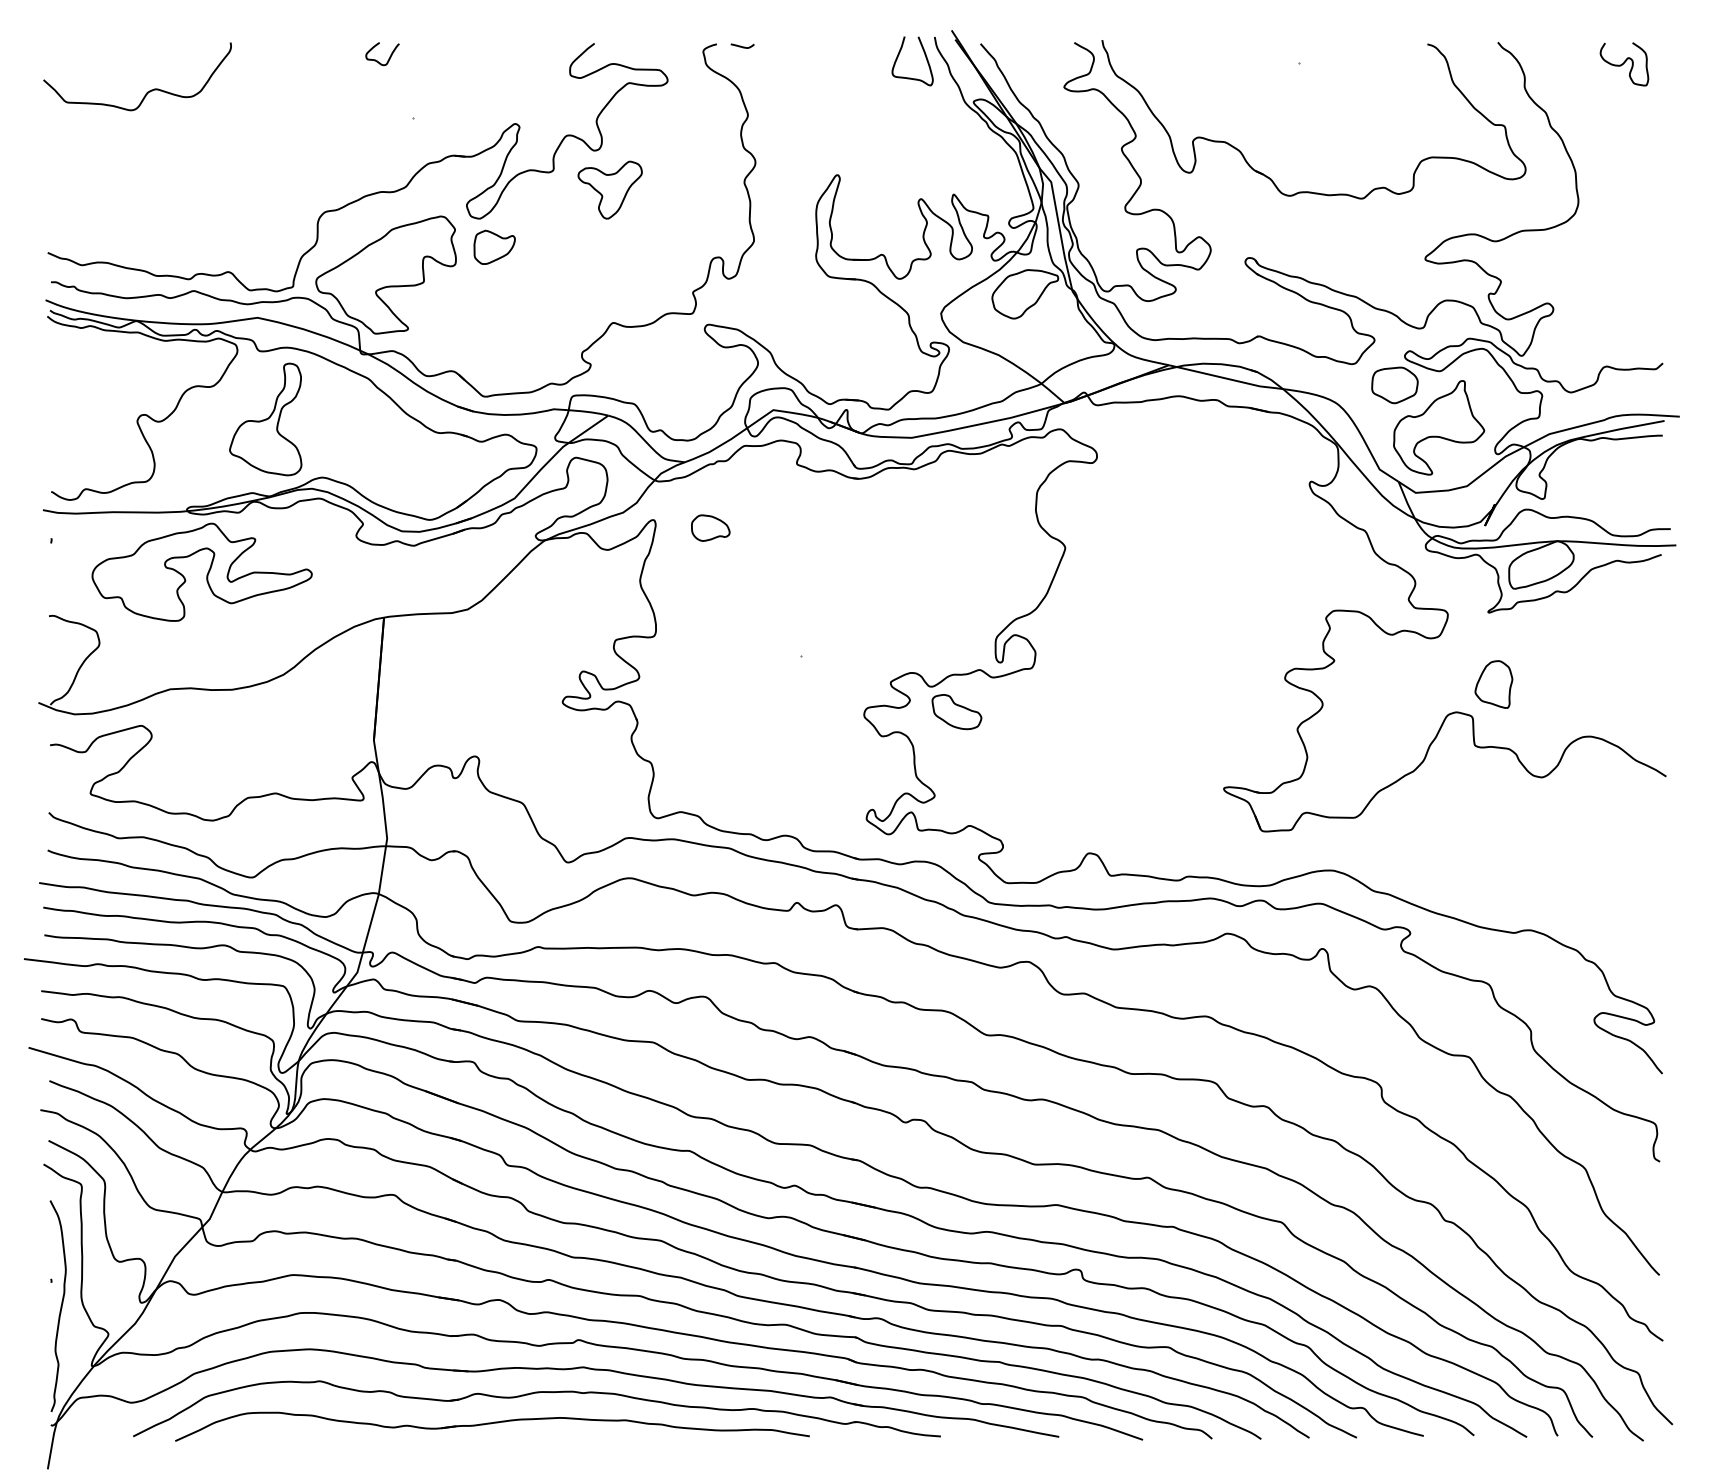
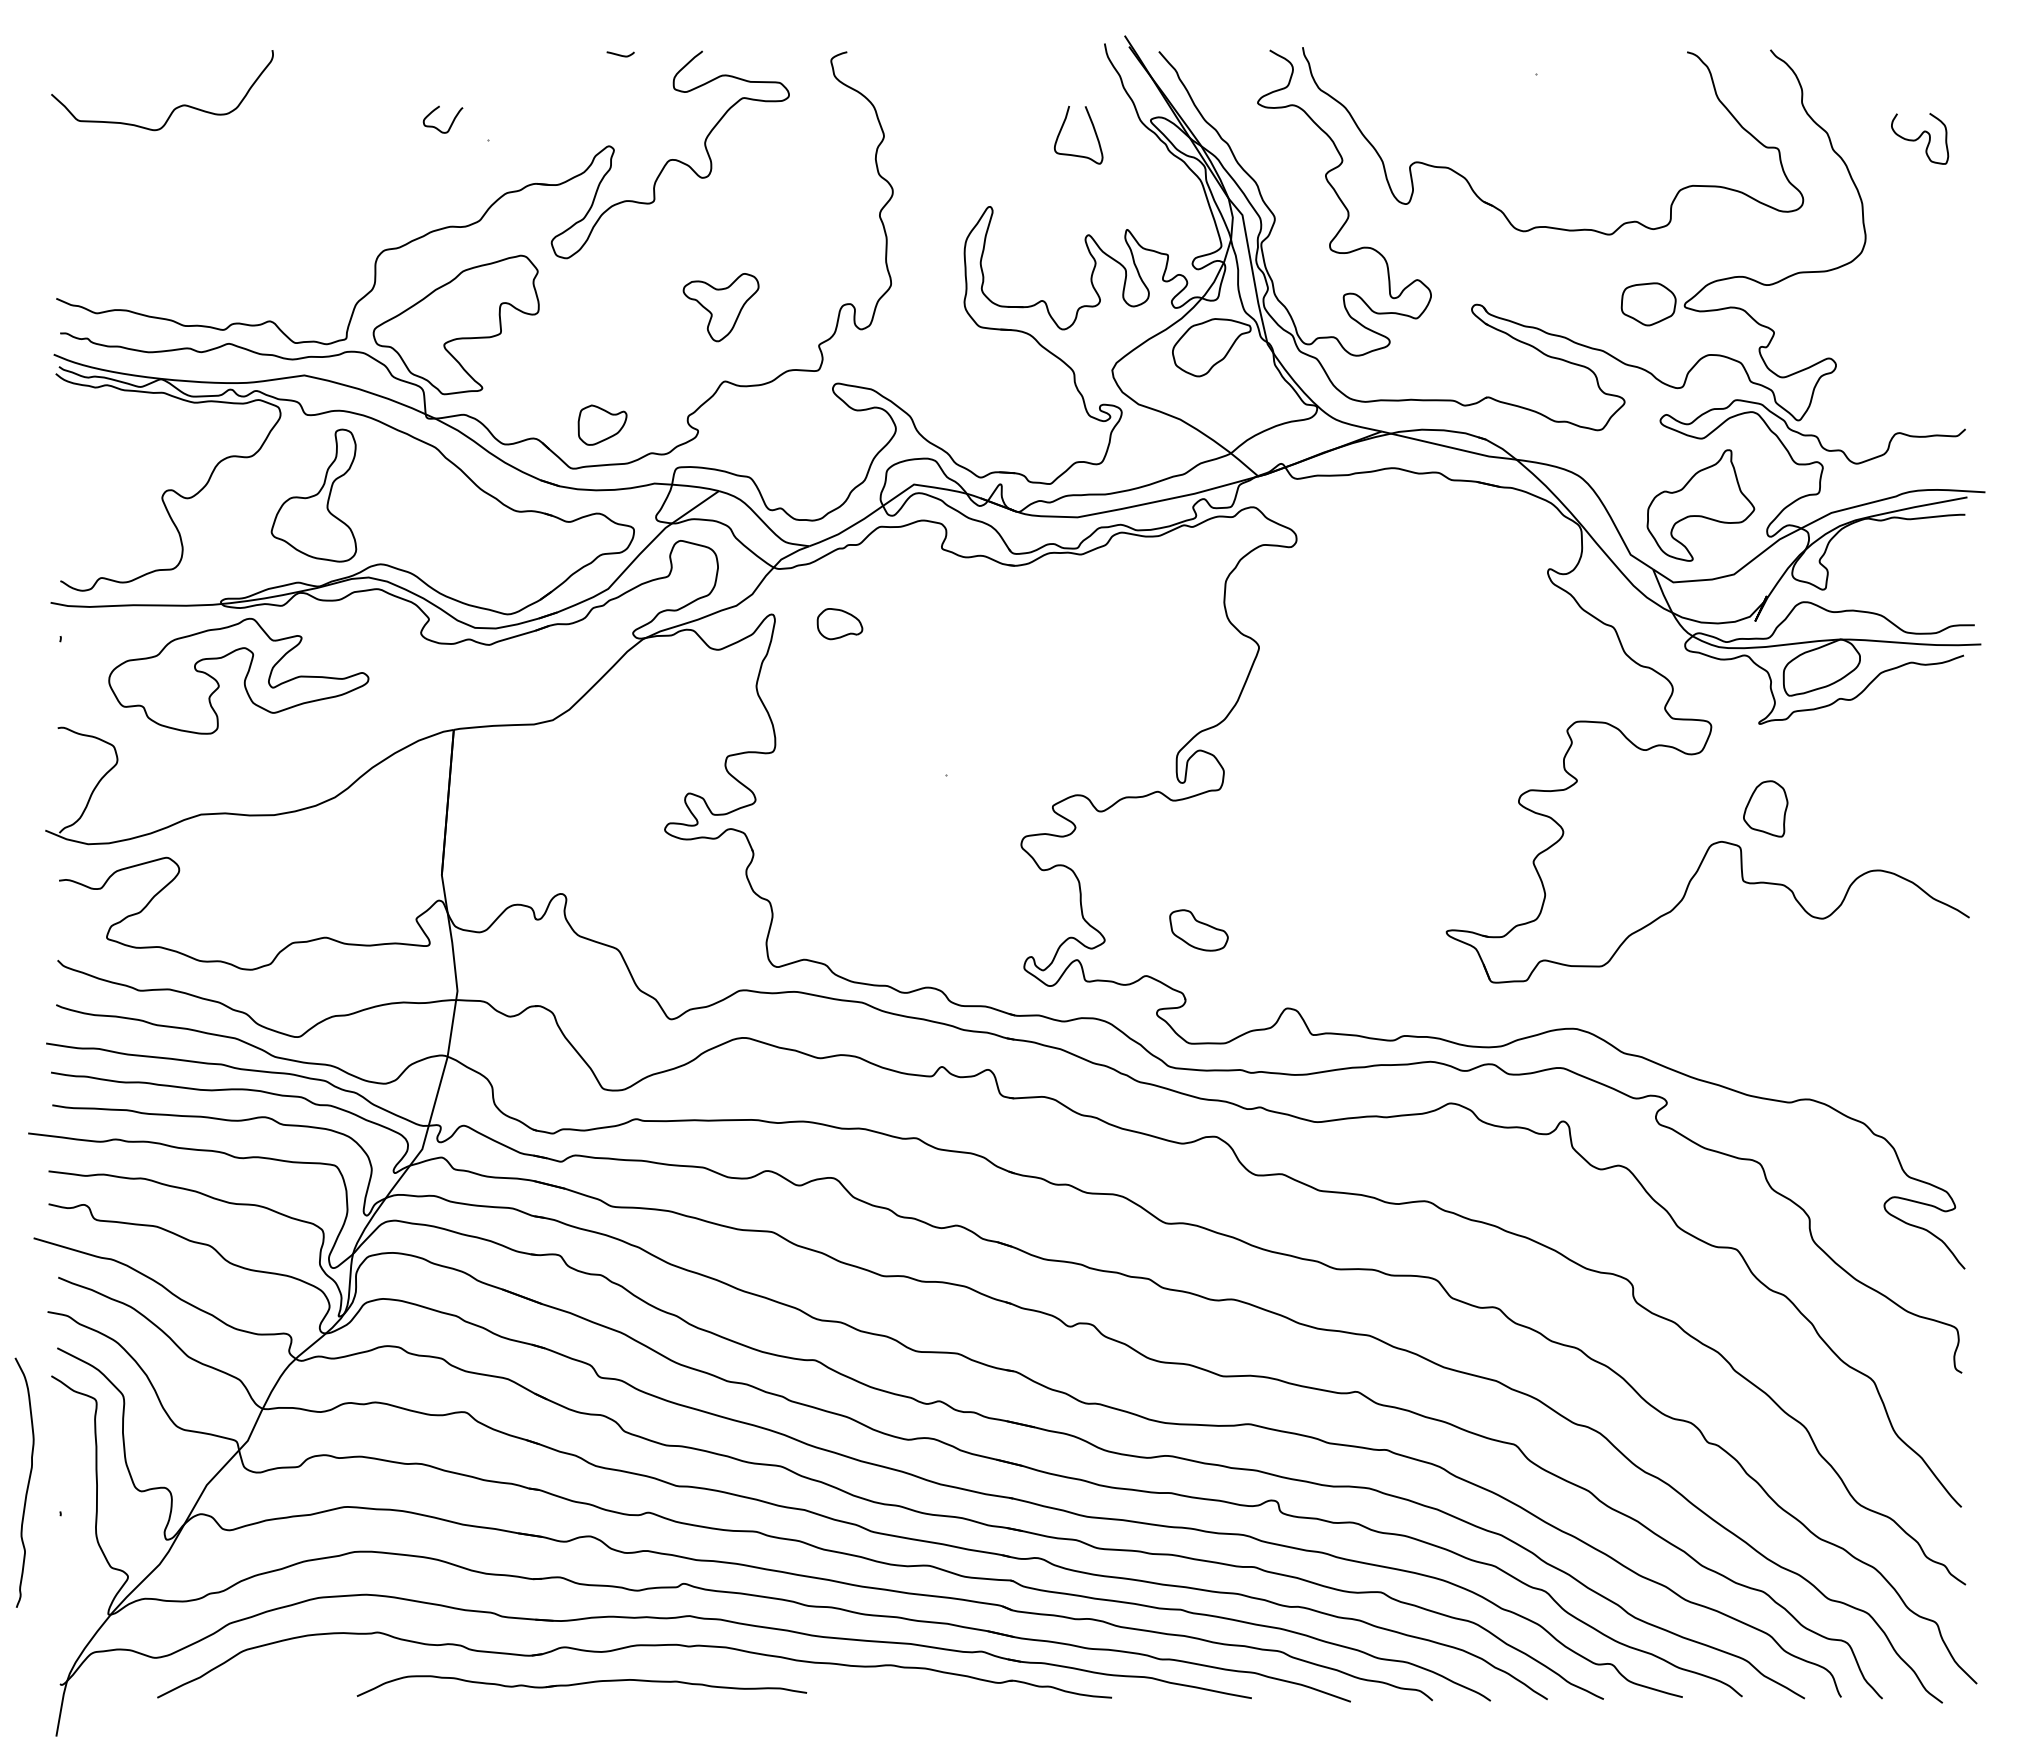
curve: (742, 46) -> (620, 54), moved
curve: (925, 56) -> (1093, 129), moved
curve: (388, 58) -> (450, 124), moved
curve: (1624, 63) -> (1920, 137), moved
part: (609, 190) -> (720, 307), moved
part: (494, 246) -> (602, 424), moved
part: (1394, 385) -> (1648, 304), moved
part: (956, 712) -> (1198, 930), moved
curve: (60, 1306) -> (27, 1483), moved
part: (492, 1426) -> (581, 1685), size x0.6

